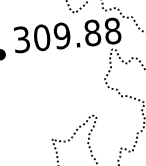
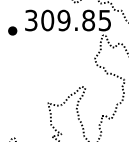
text: (112, 31) -> (104, 20), 309.88 -> 309.85

